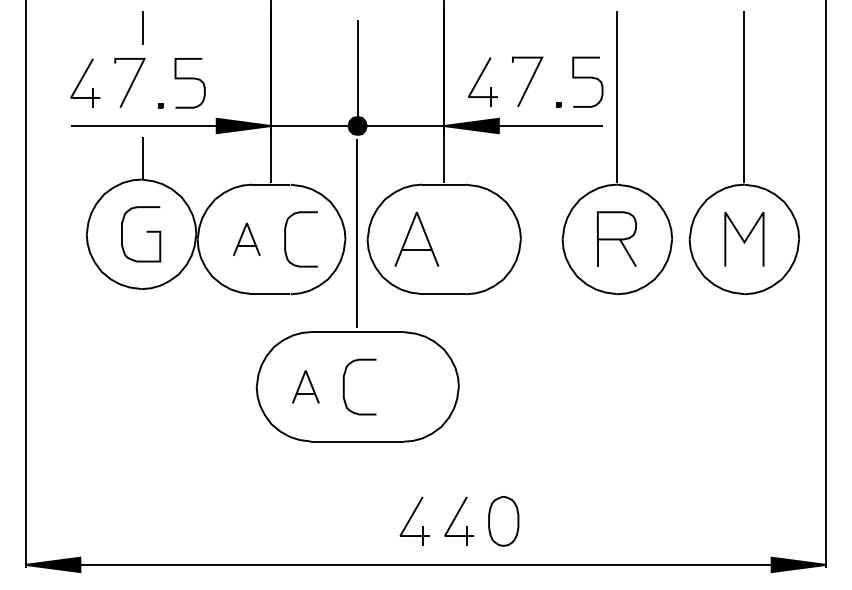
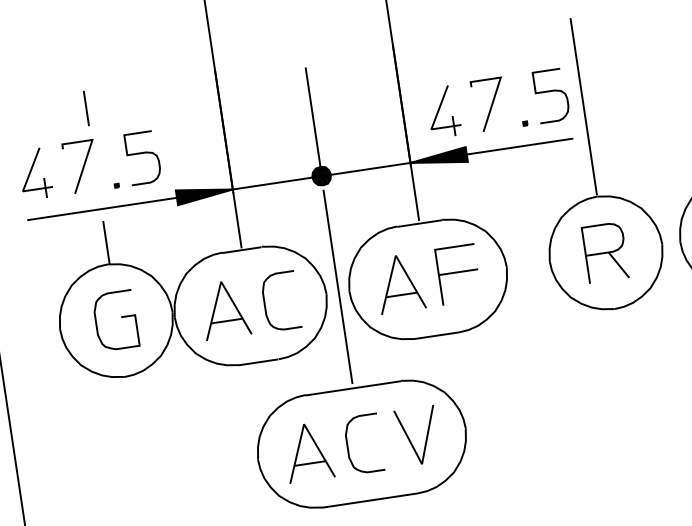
part: (473, 238) -> (458, 273), added
part: (246, 239) -> (224, 309), size x1.67
part: (305, 386) -> (308, 451), size x1.67
line: (404, 388) -> (410, 438), added

